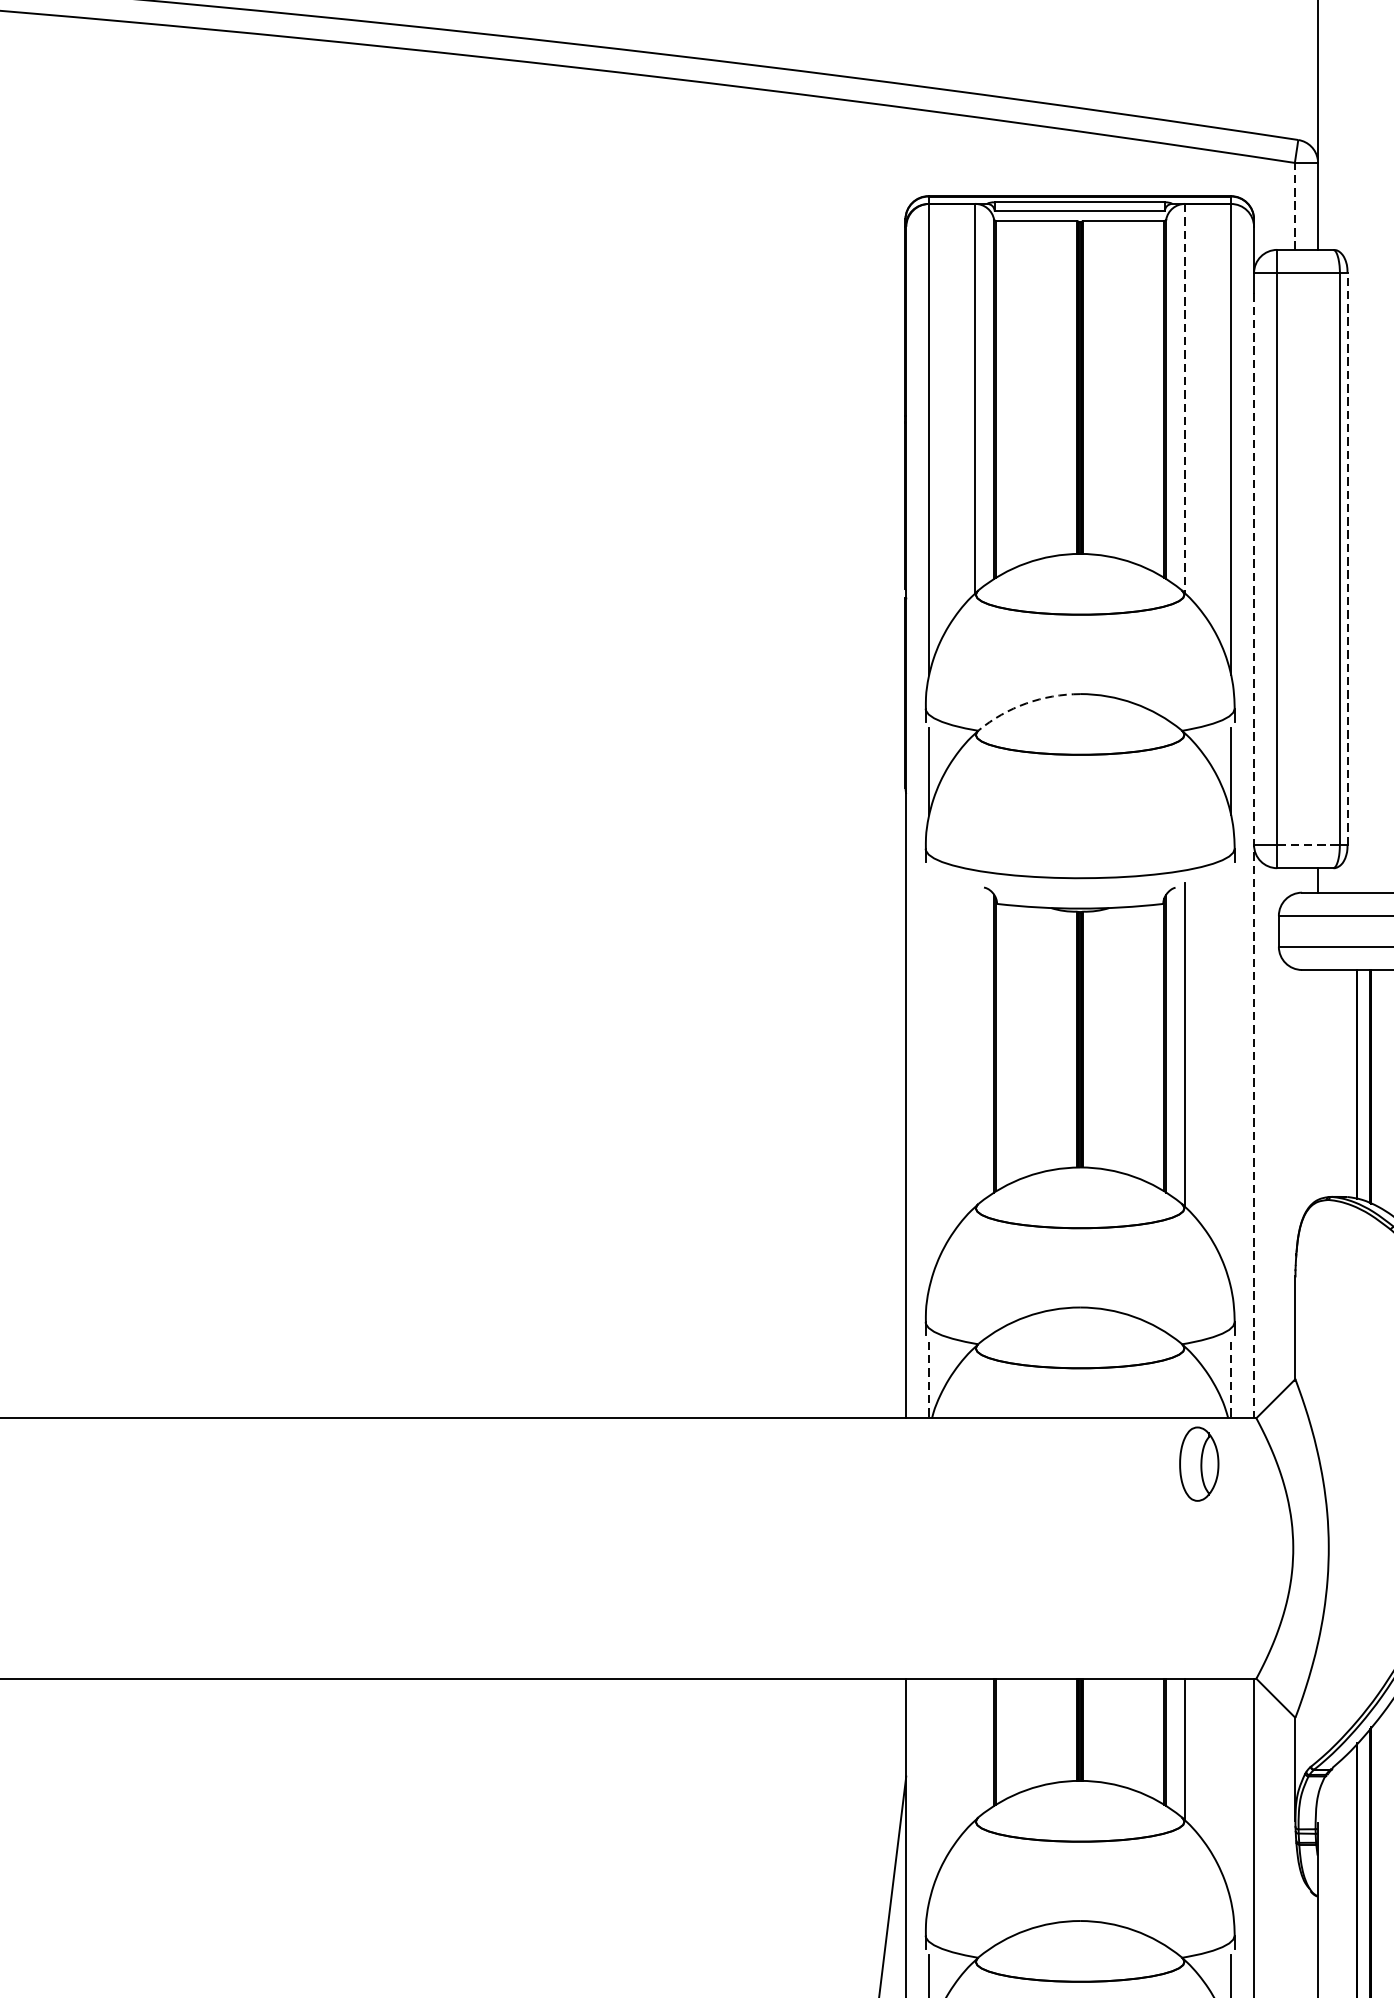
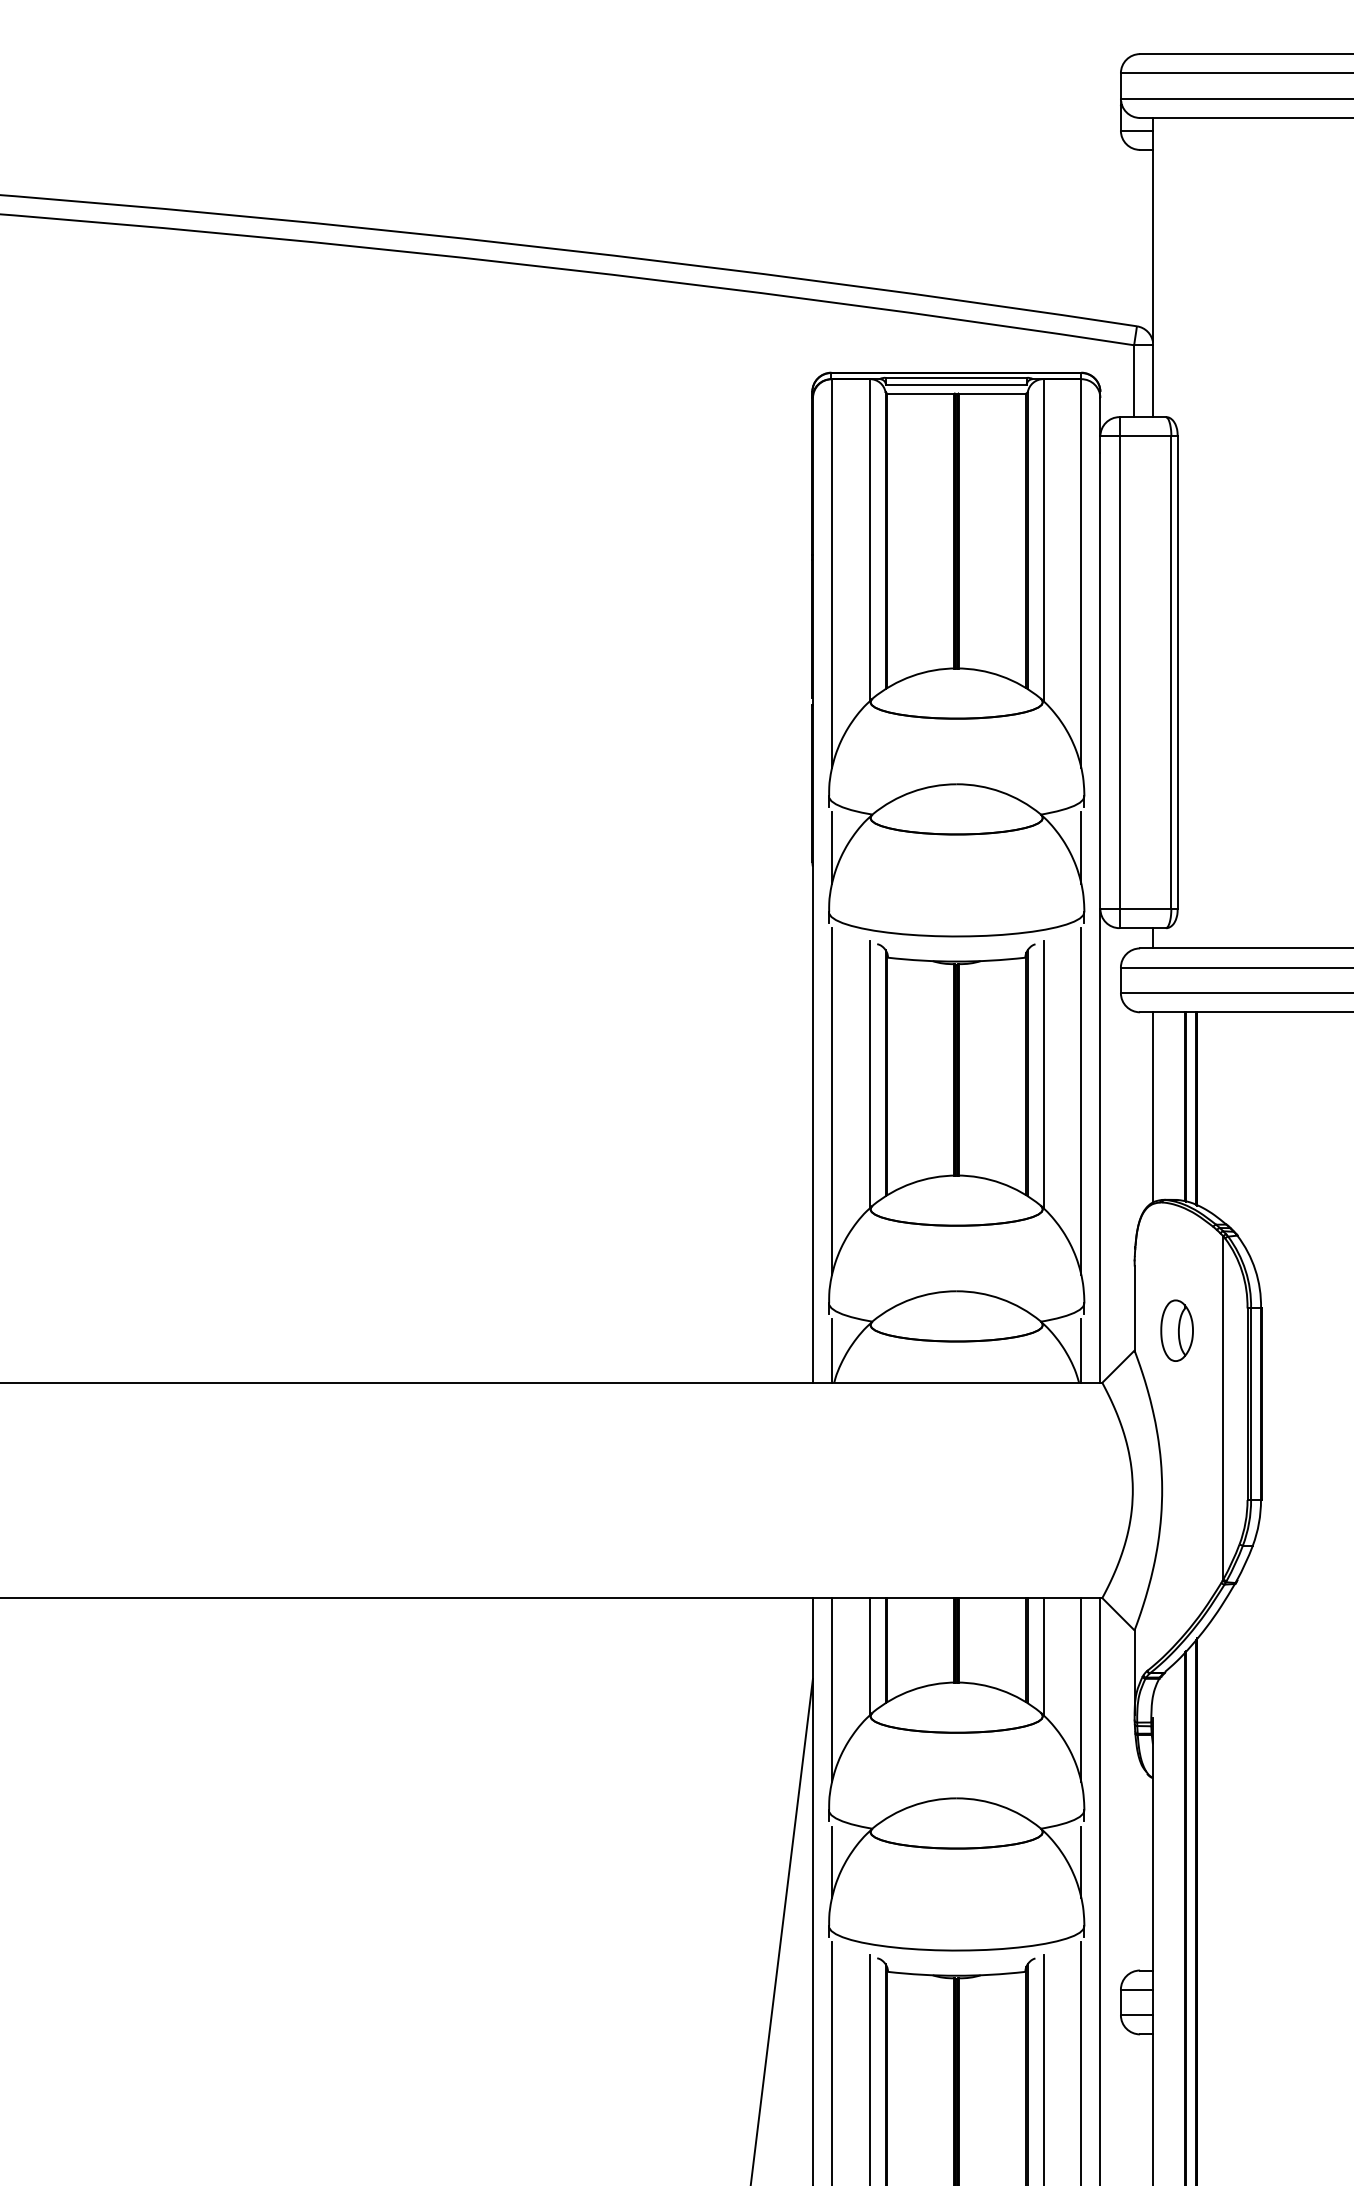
line: (1295, 206) -> (1134, 381), dashed -> solid
line: (1185, 399) -> (1043, 540), dashed -> solid
line: (1347, 558) -> (1177, 672), dashed -> solid
arc: (1026, 704) -> (912, 792), dashed -> solid
line: (1308, 845) -> (1145, 909), dashed -> solid
line: (1254, 855) -> (1100, 917), dashed -> solid
line: (974, 1045) -> (869, 1074), added
line: (929, 1077) -> (832, 1101), added
line: (1231, 1077) -> (1081, 1101), added
line: (1317, 1085) -> (1152, 1107), added
line: (929, 1380) -> (832, 1351), dashed -> solid
line: (1231, 1380) -> (1081, 1351), dashed -> solid
part: (1198, 1463) -> (1176, 1330), moved
line: (974, 1749) -> (869, 1656), added
line: (929, 1790) -> (832, 1690), added
line: (1231, 1790) -> (1081, 1690), added

